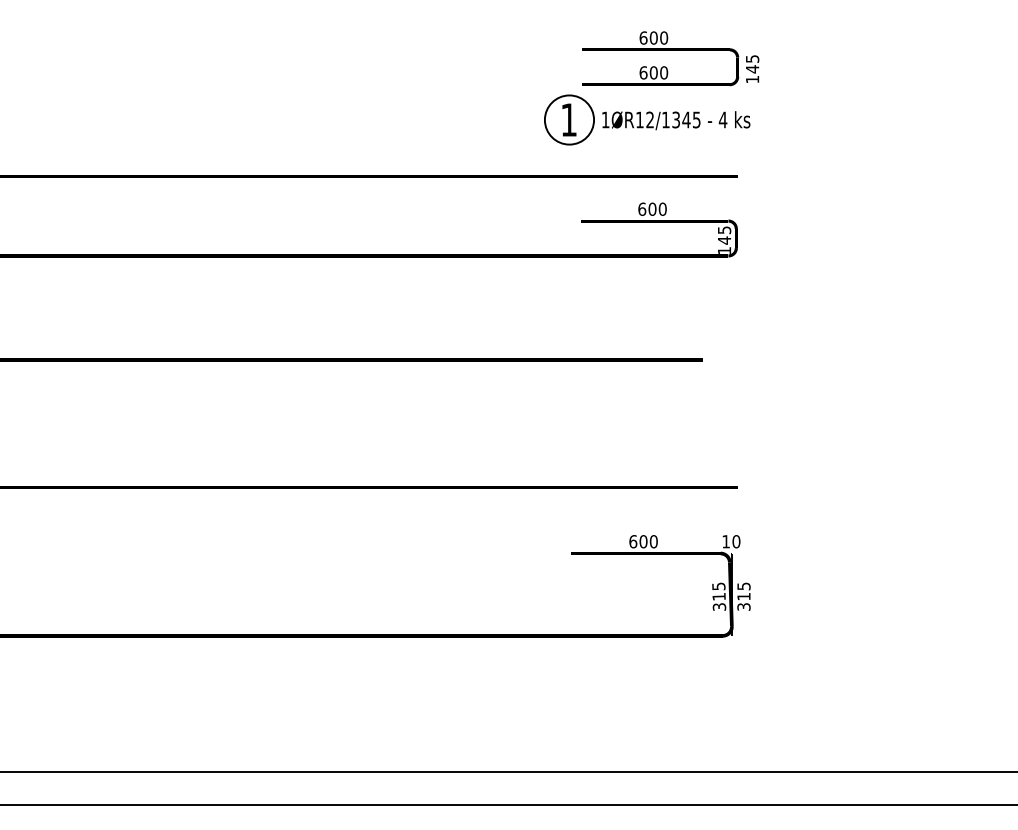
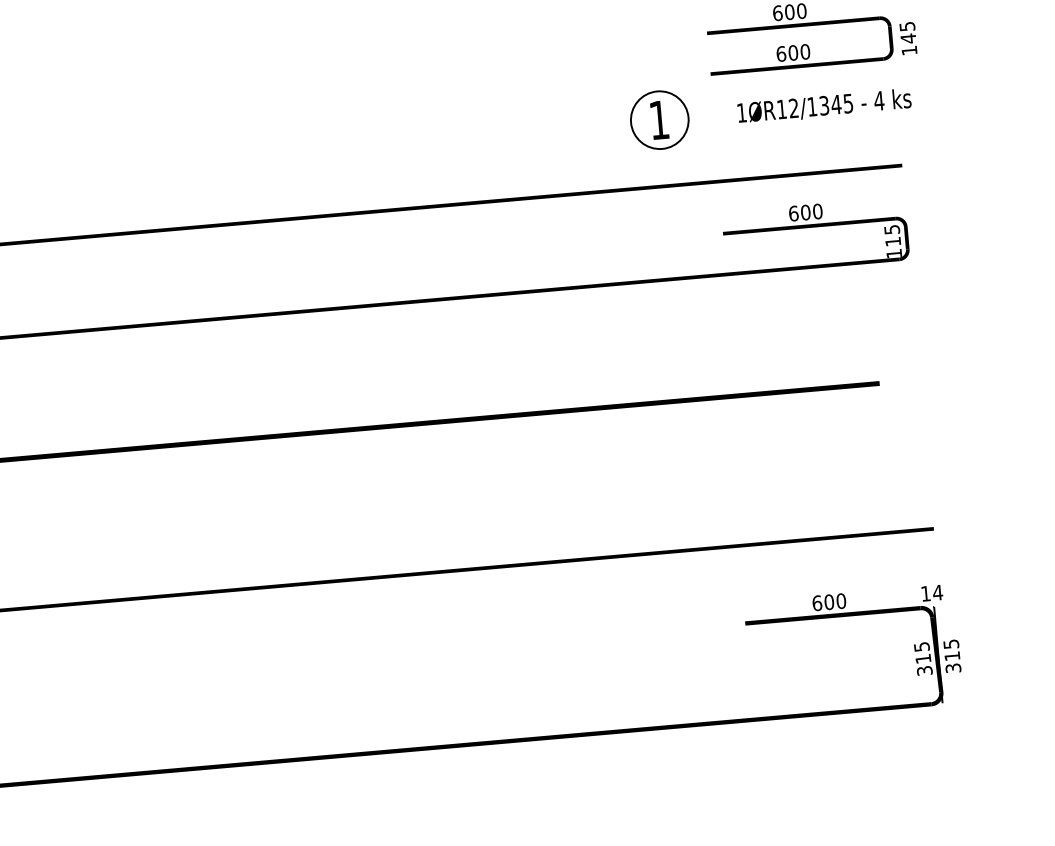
part: (569, 119) -> (659, 119), moved
text: (724, 240) -> (893, 241), 145 -> 115
text: (736, 541) -> (937, 592), 10 -> 14

